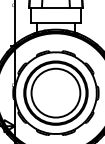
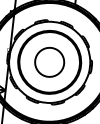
circle: (55, 92) -> (49, 61), size x0.6

